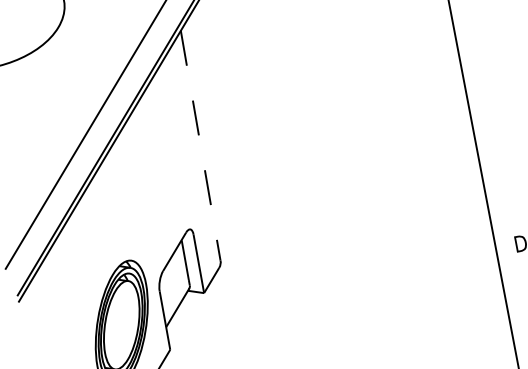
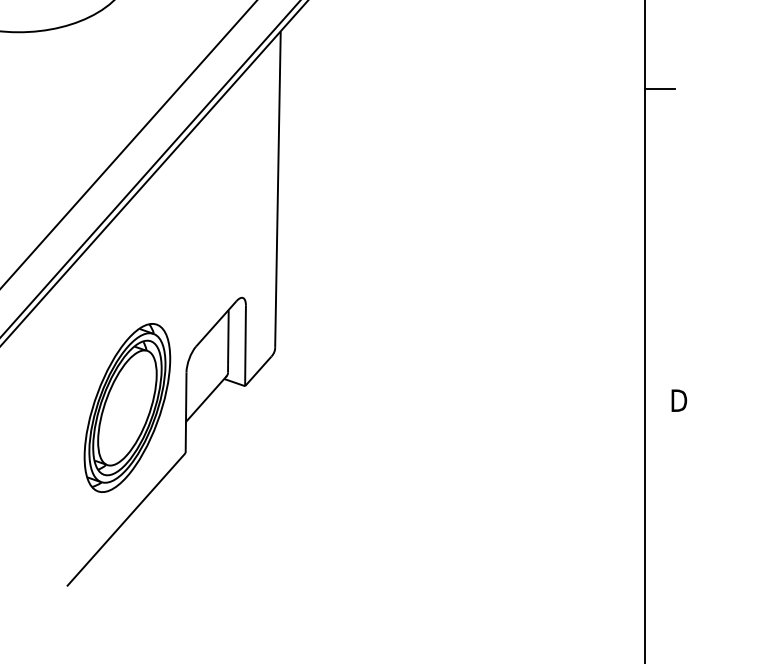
line: (463, 20) -> (659, 89), added
line: (200, 145) -> (277, 189), dashed -> solid

